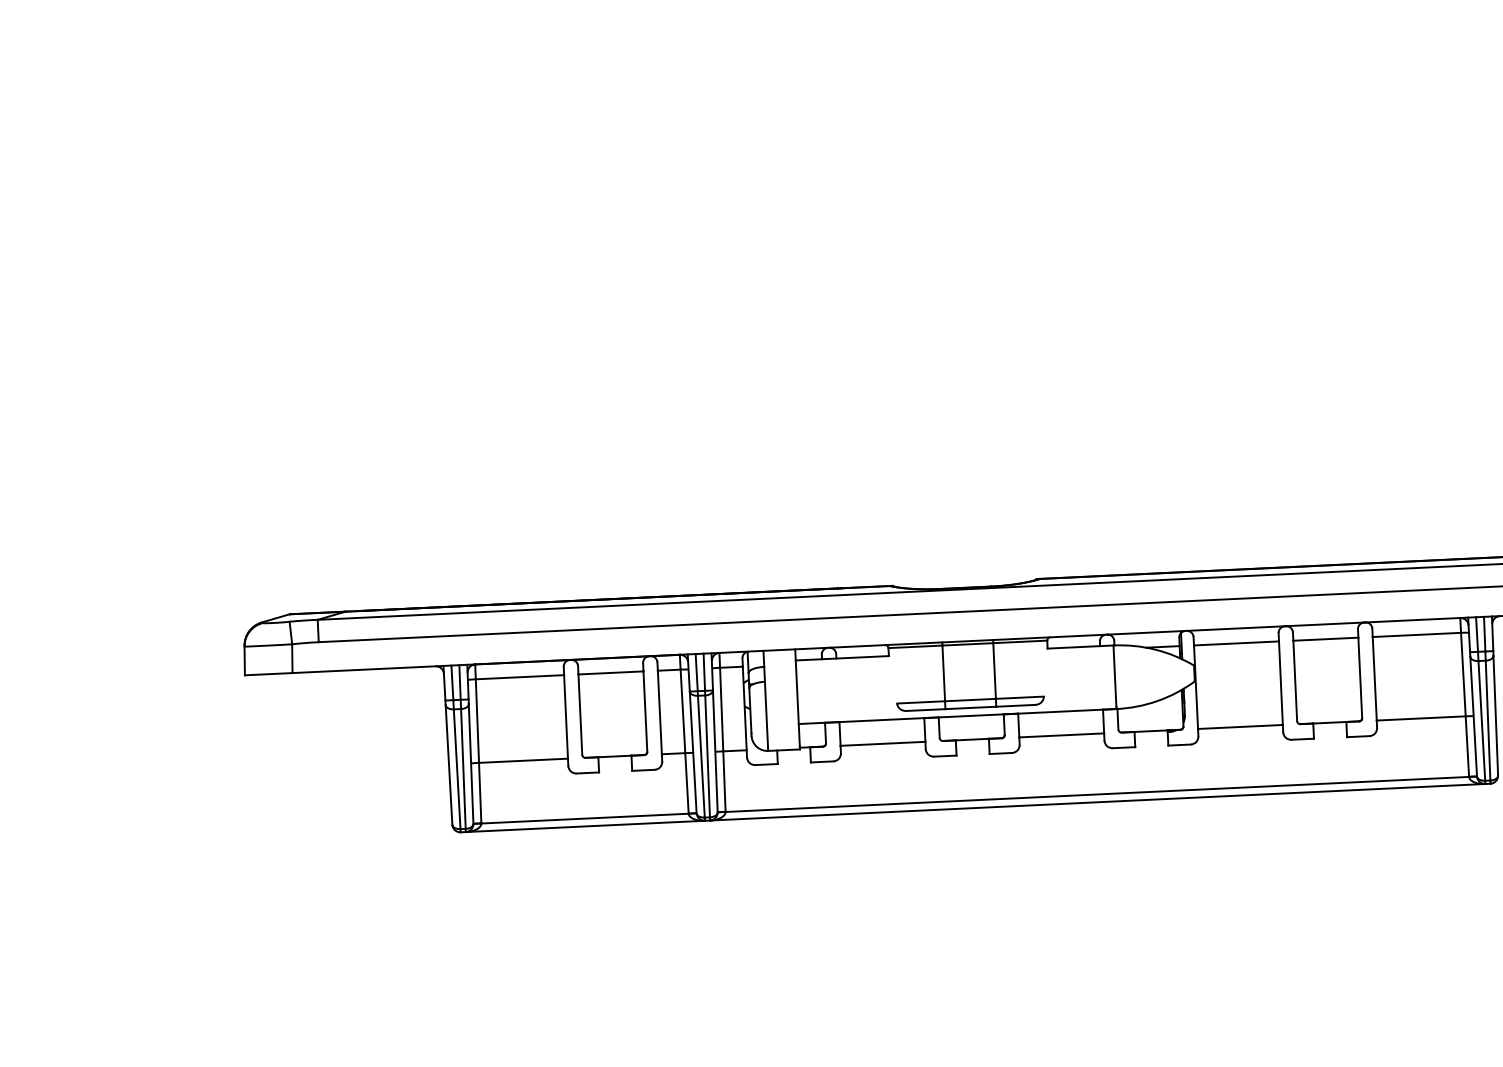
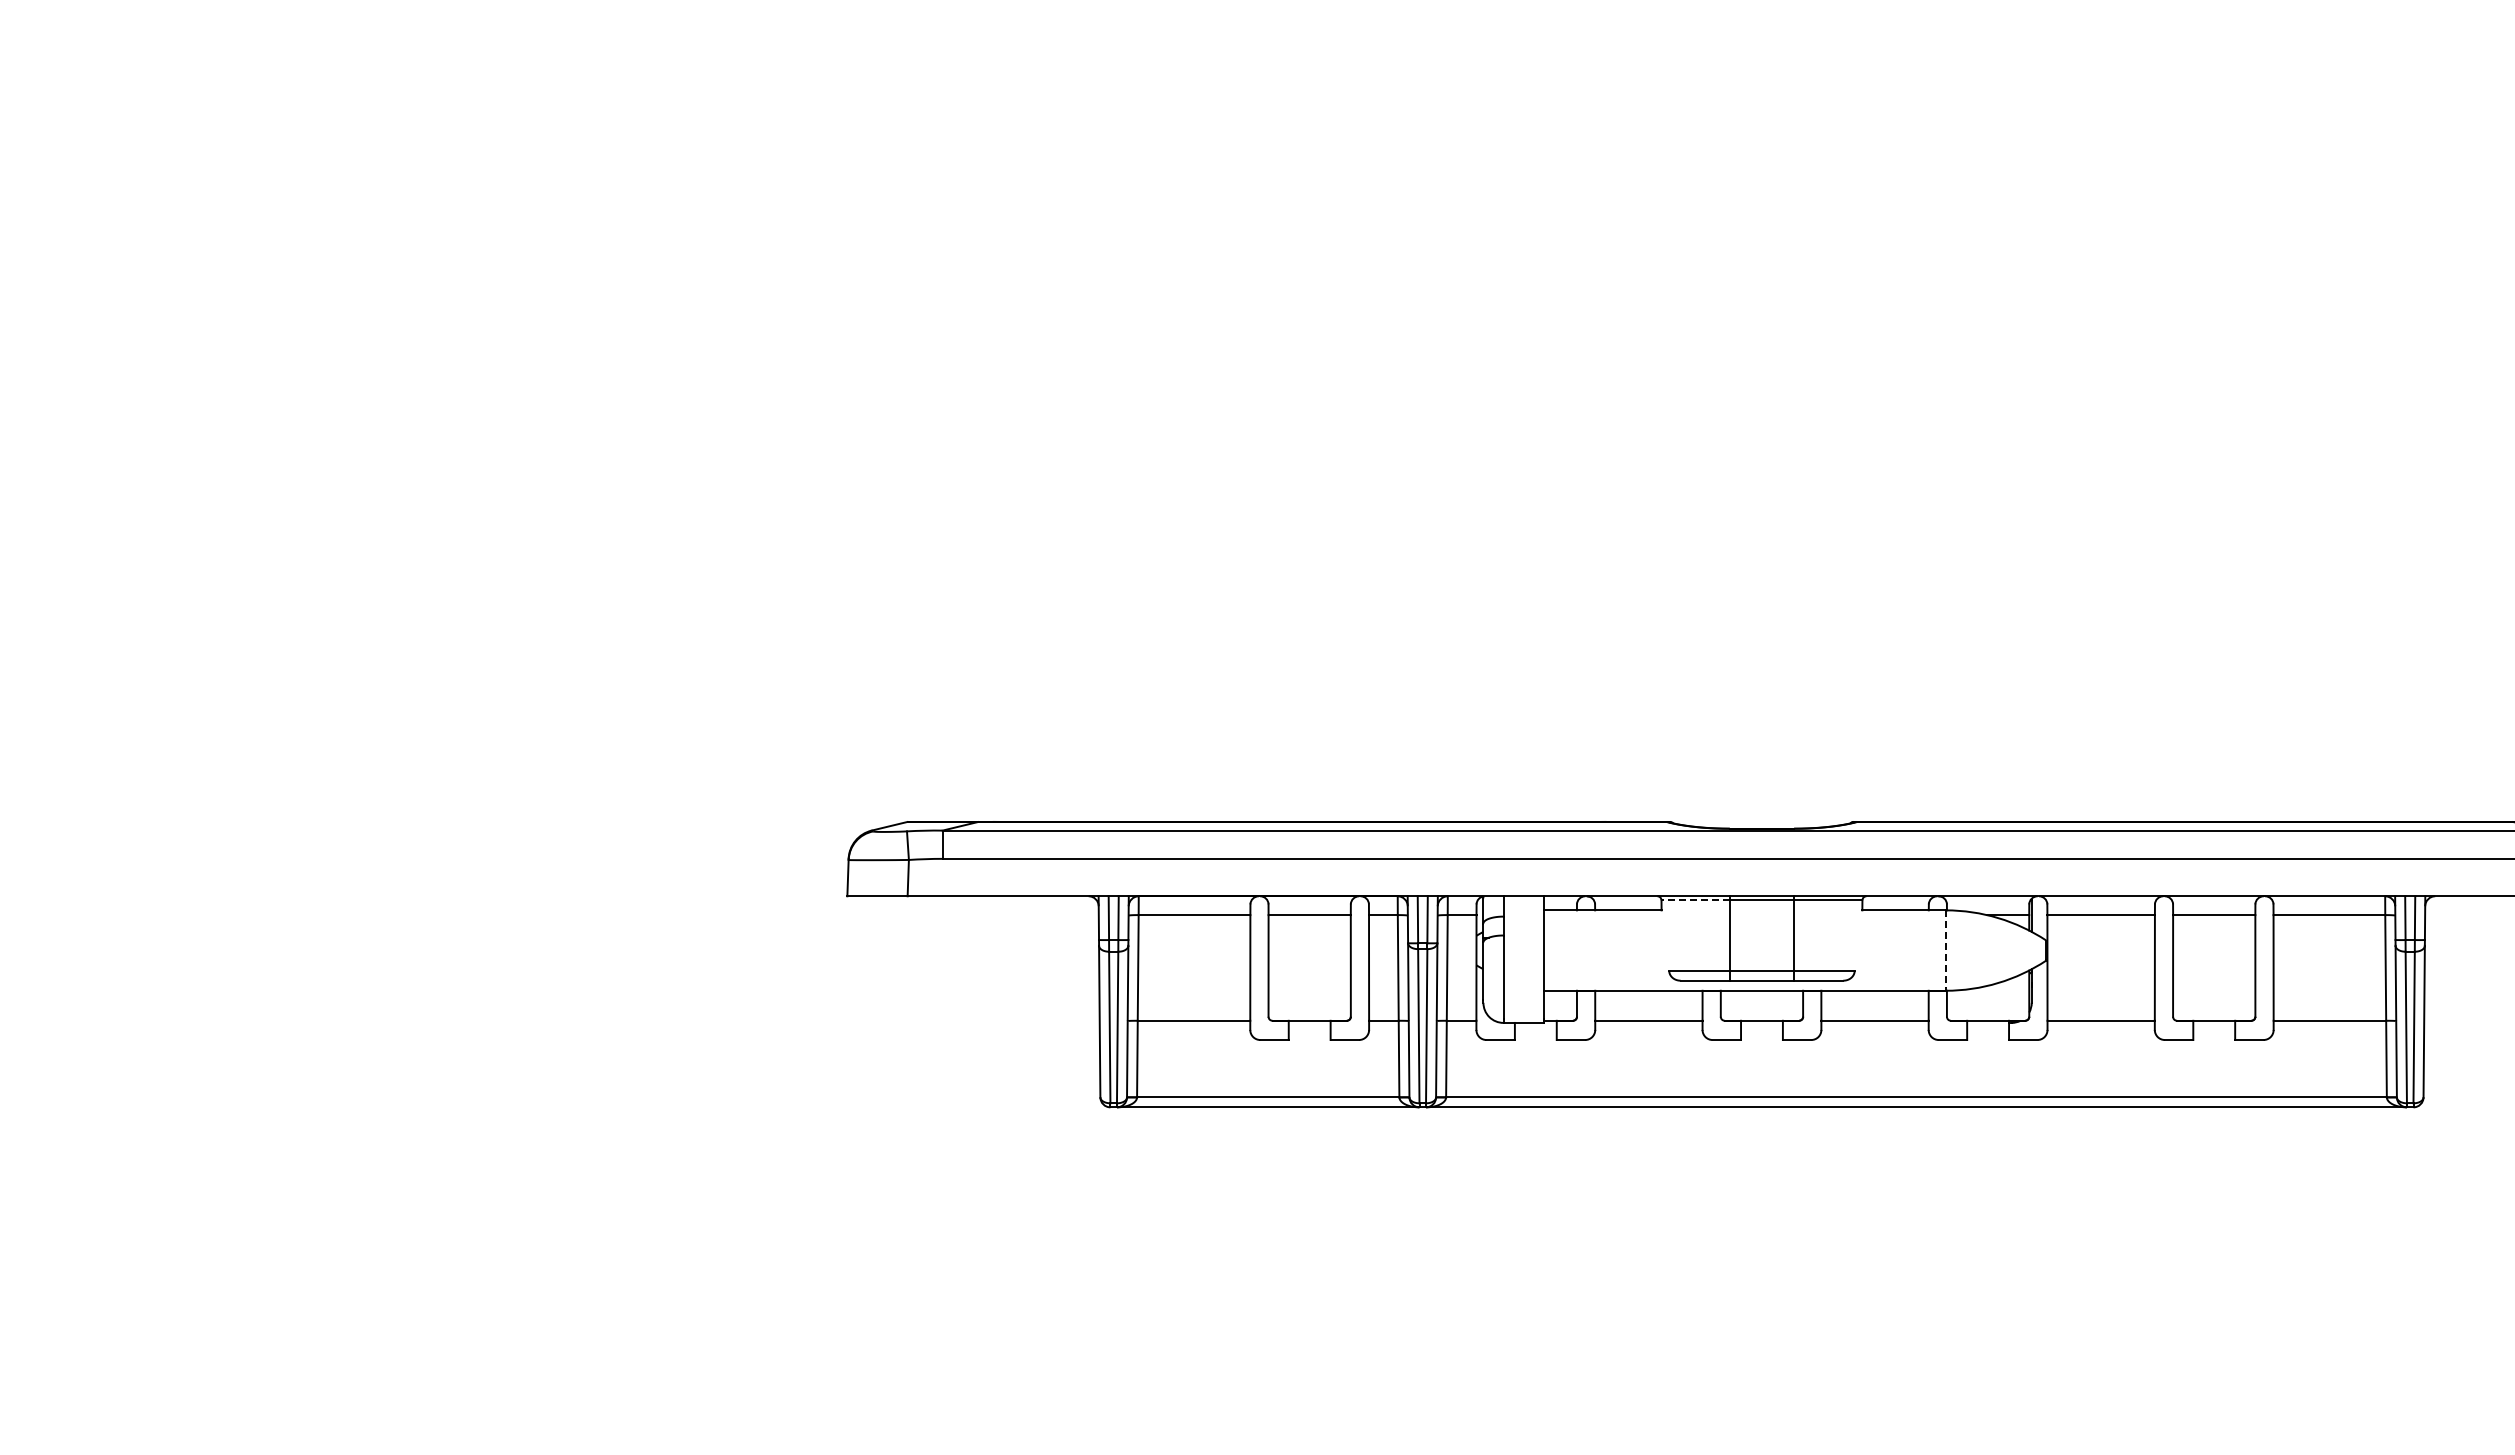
line: (915, 647) -> (1695, 900), solid -> dashed
line: (1114, 676) -> (1945, 949), solid -> dashed

